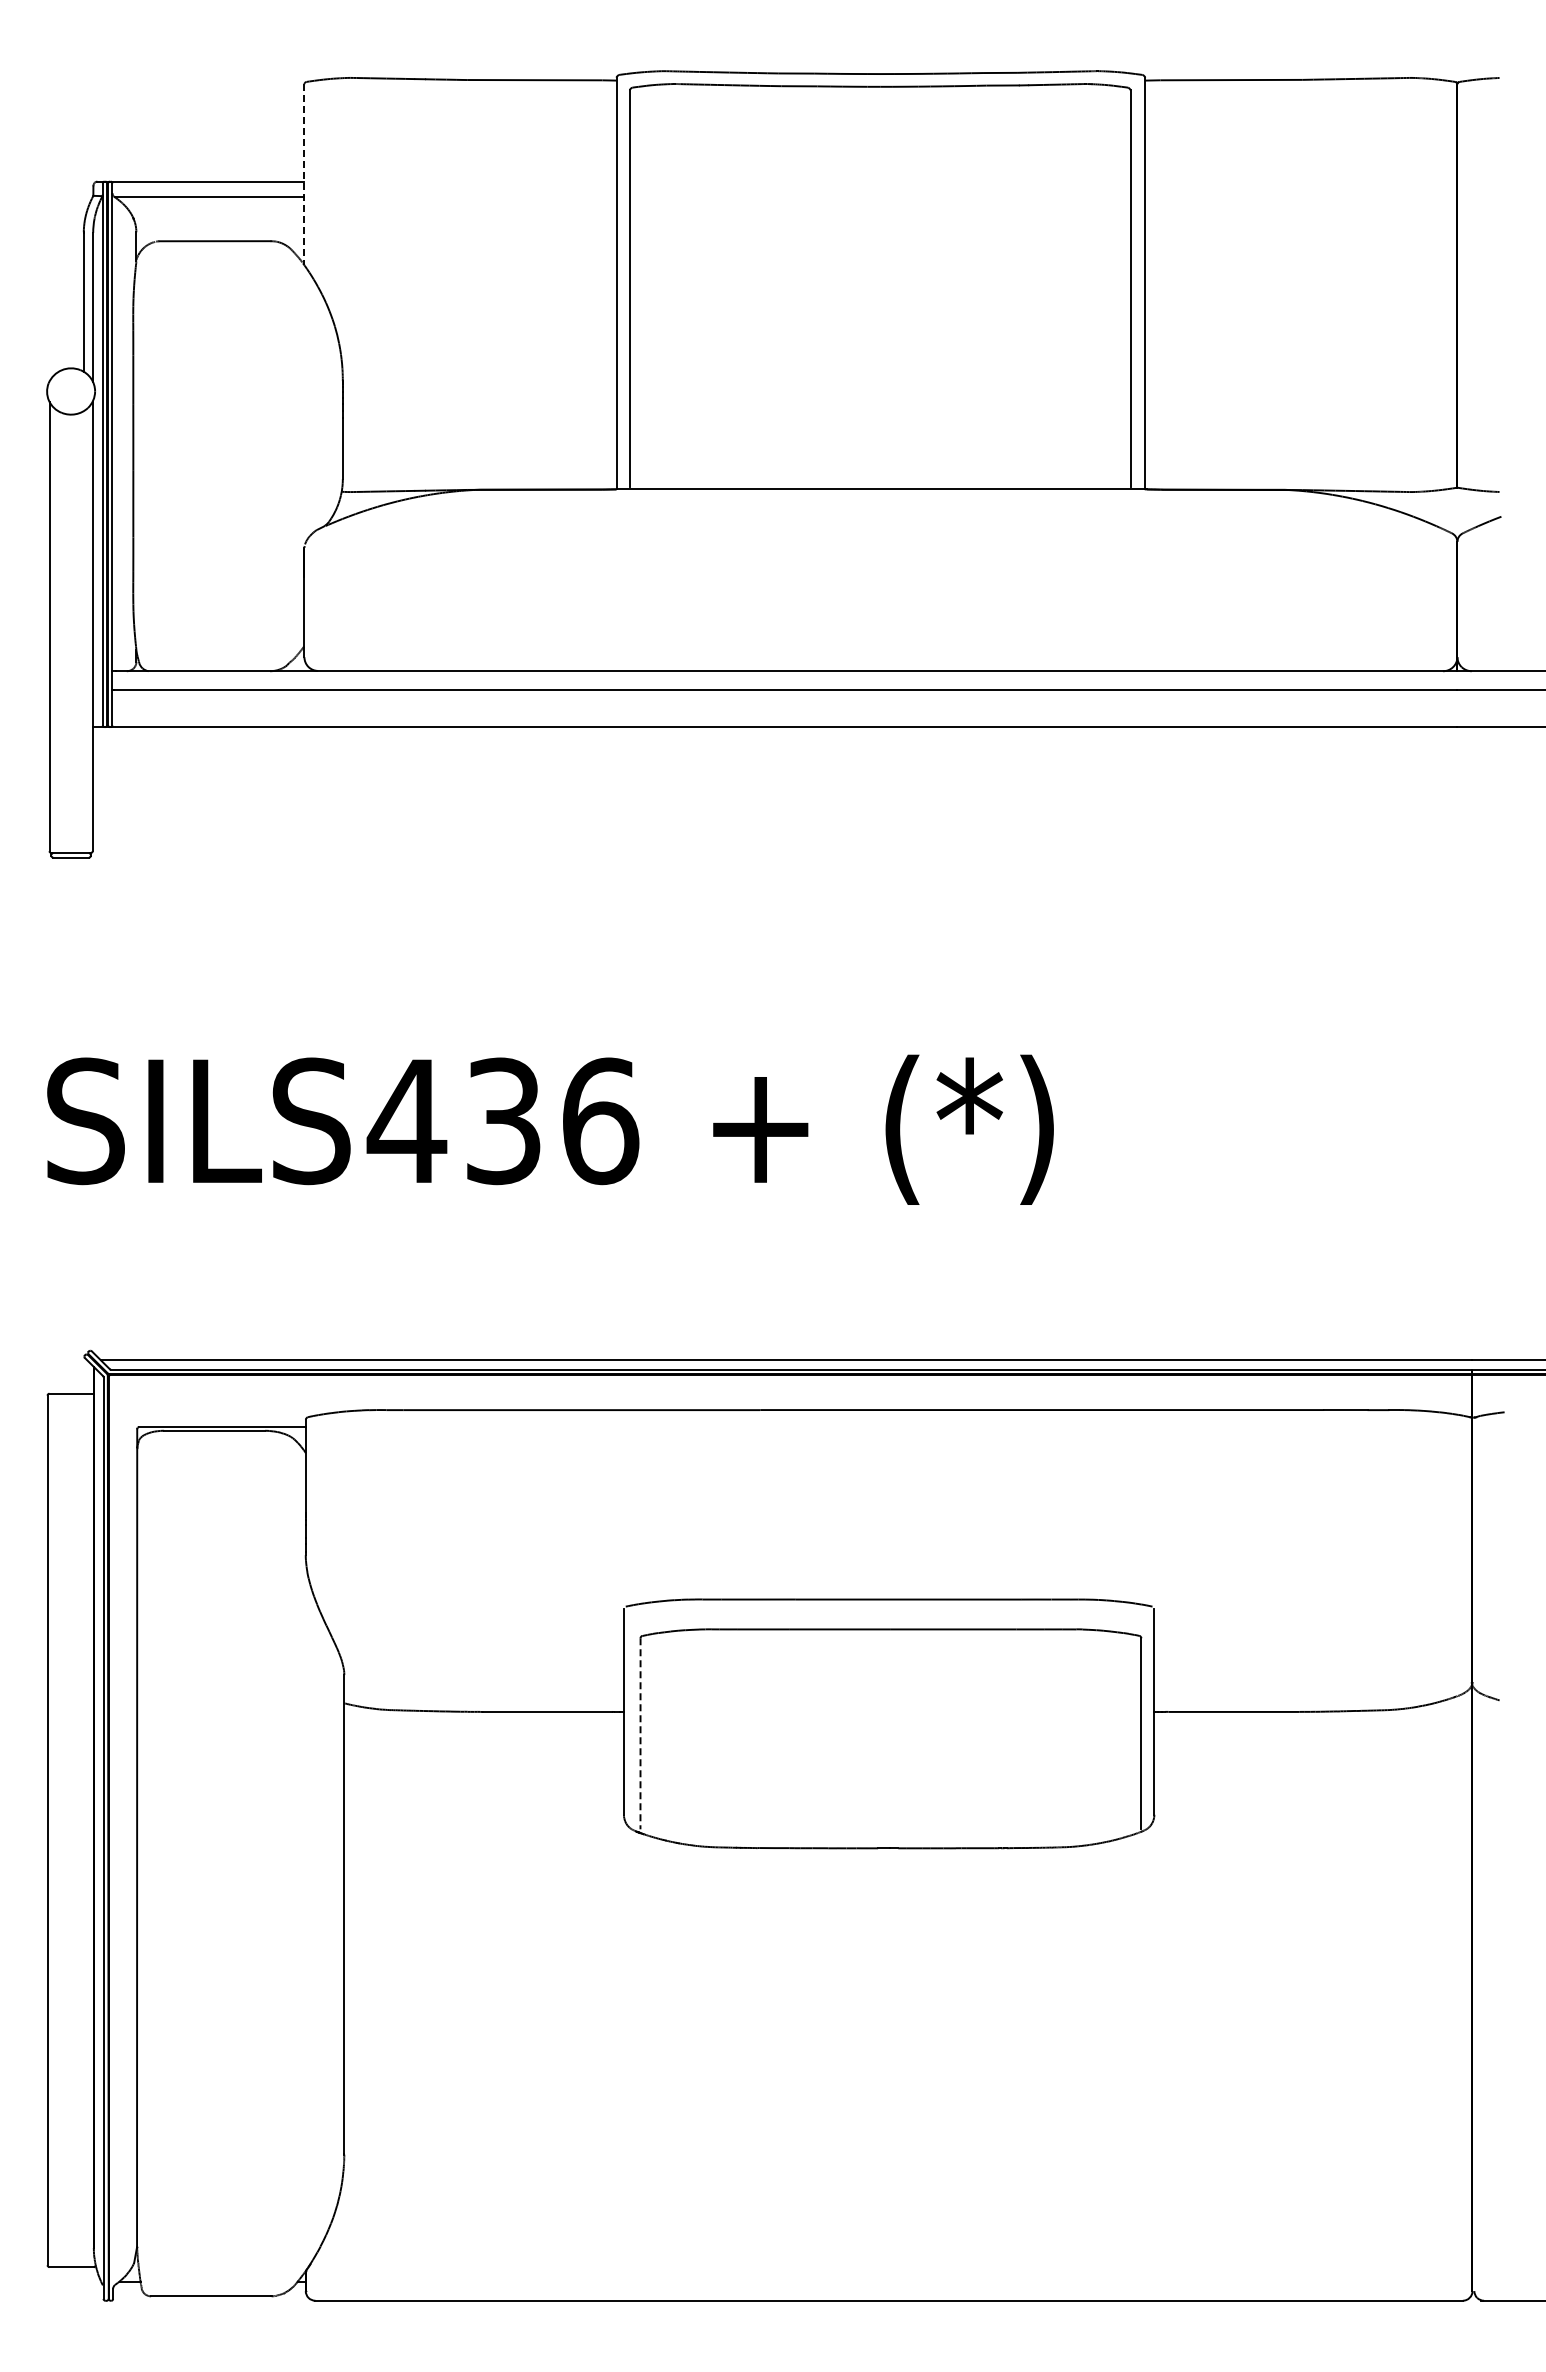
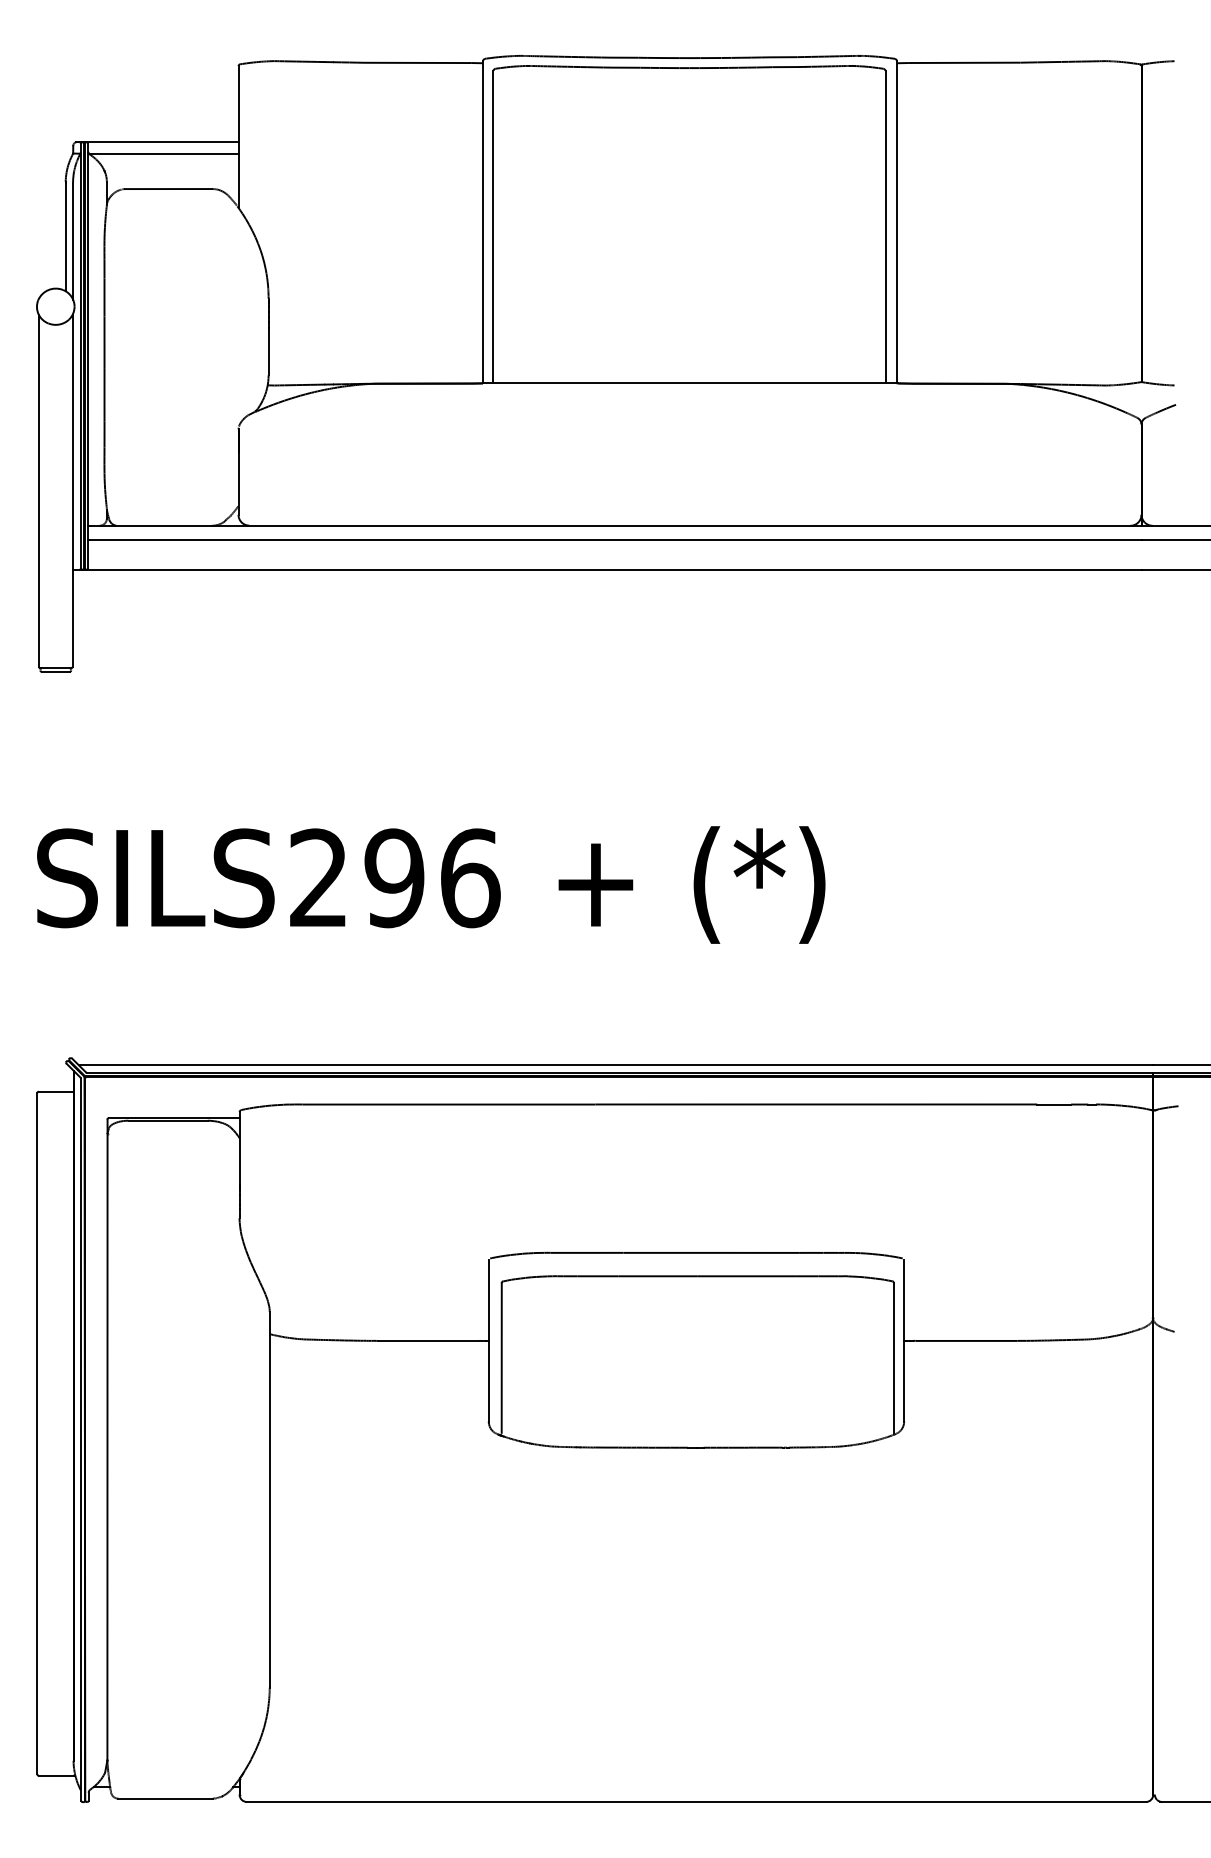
line: (304, 174) -> (238, 136), dashed -> solid
text: (453, 1120) -> (355, 877), SILS436 -> SILS296
line: (640, 1733) -> (501, 1357), dashed -> solid

